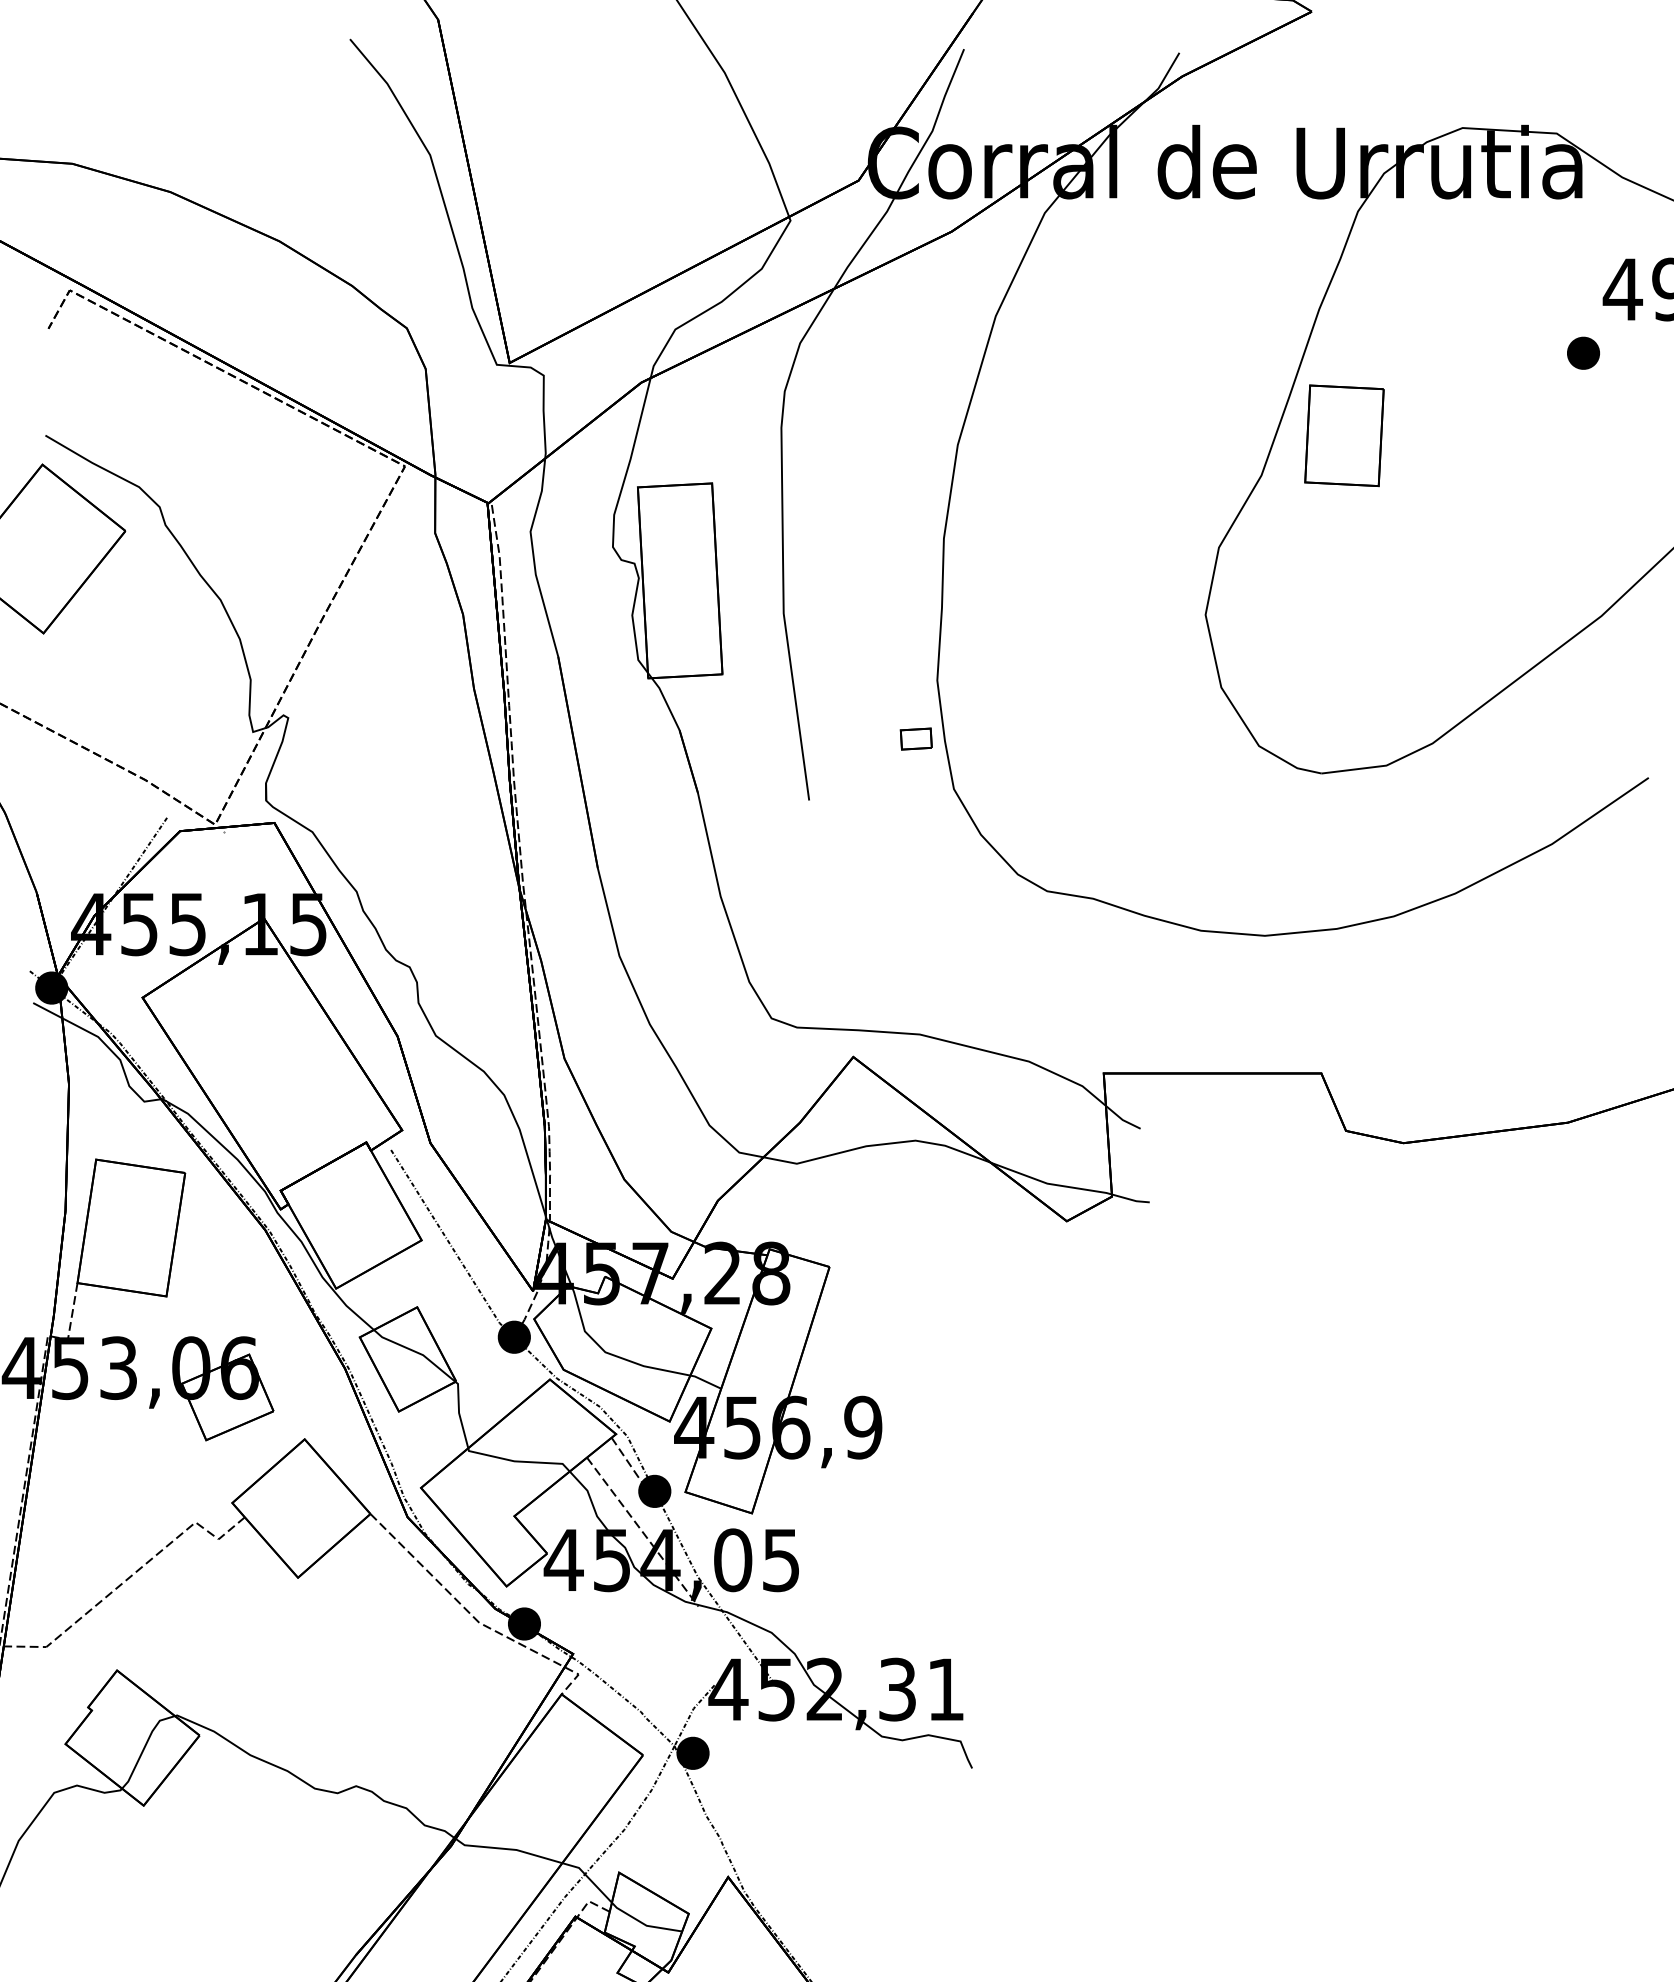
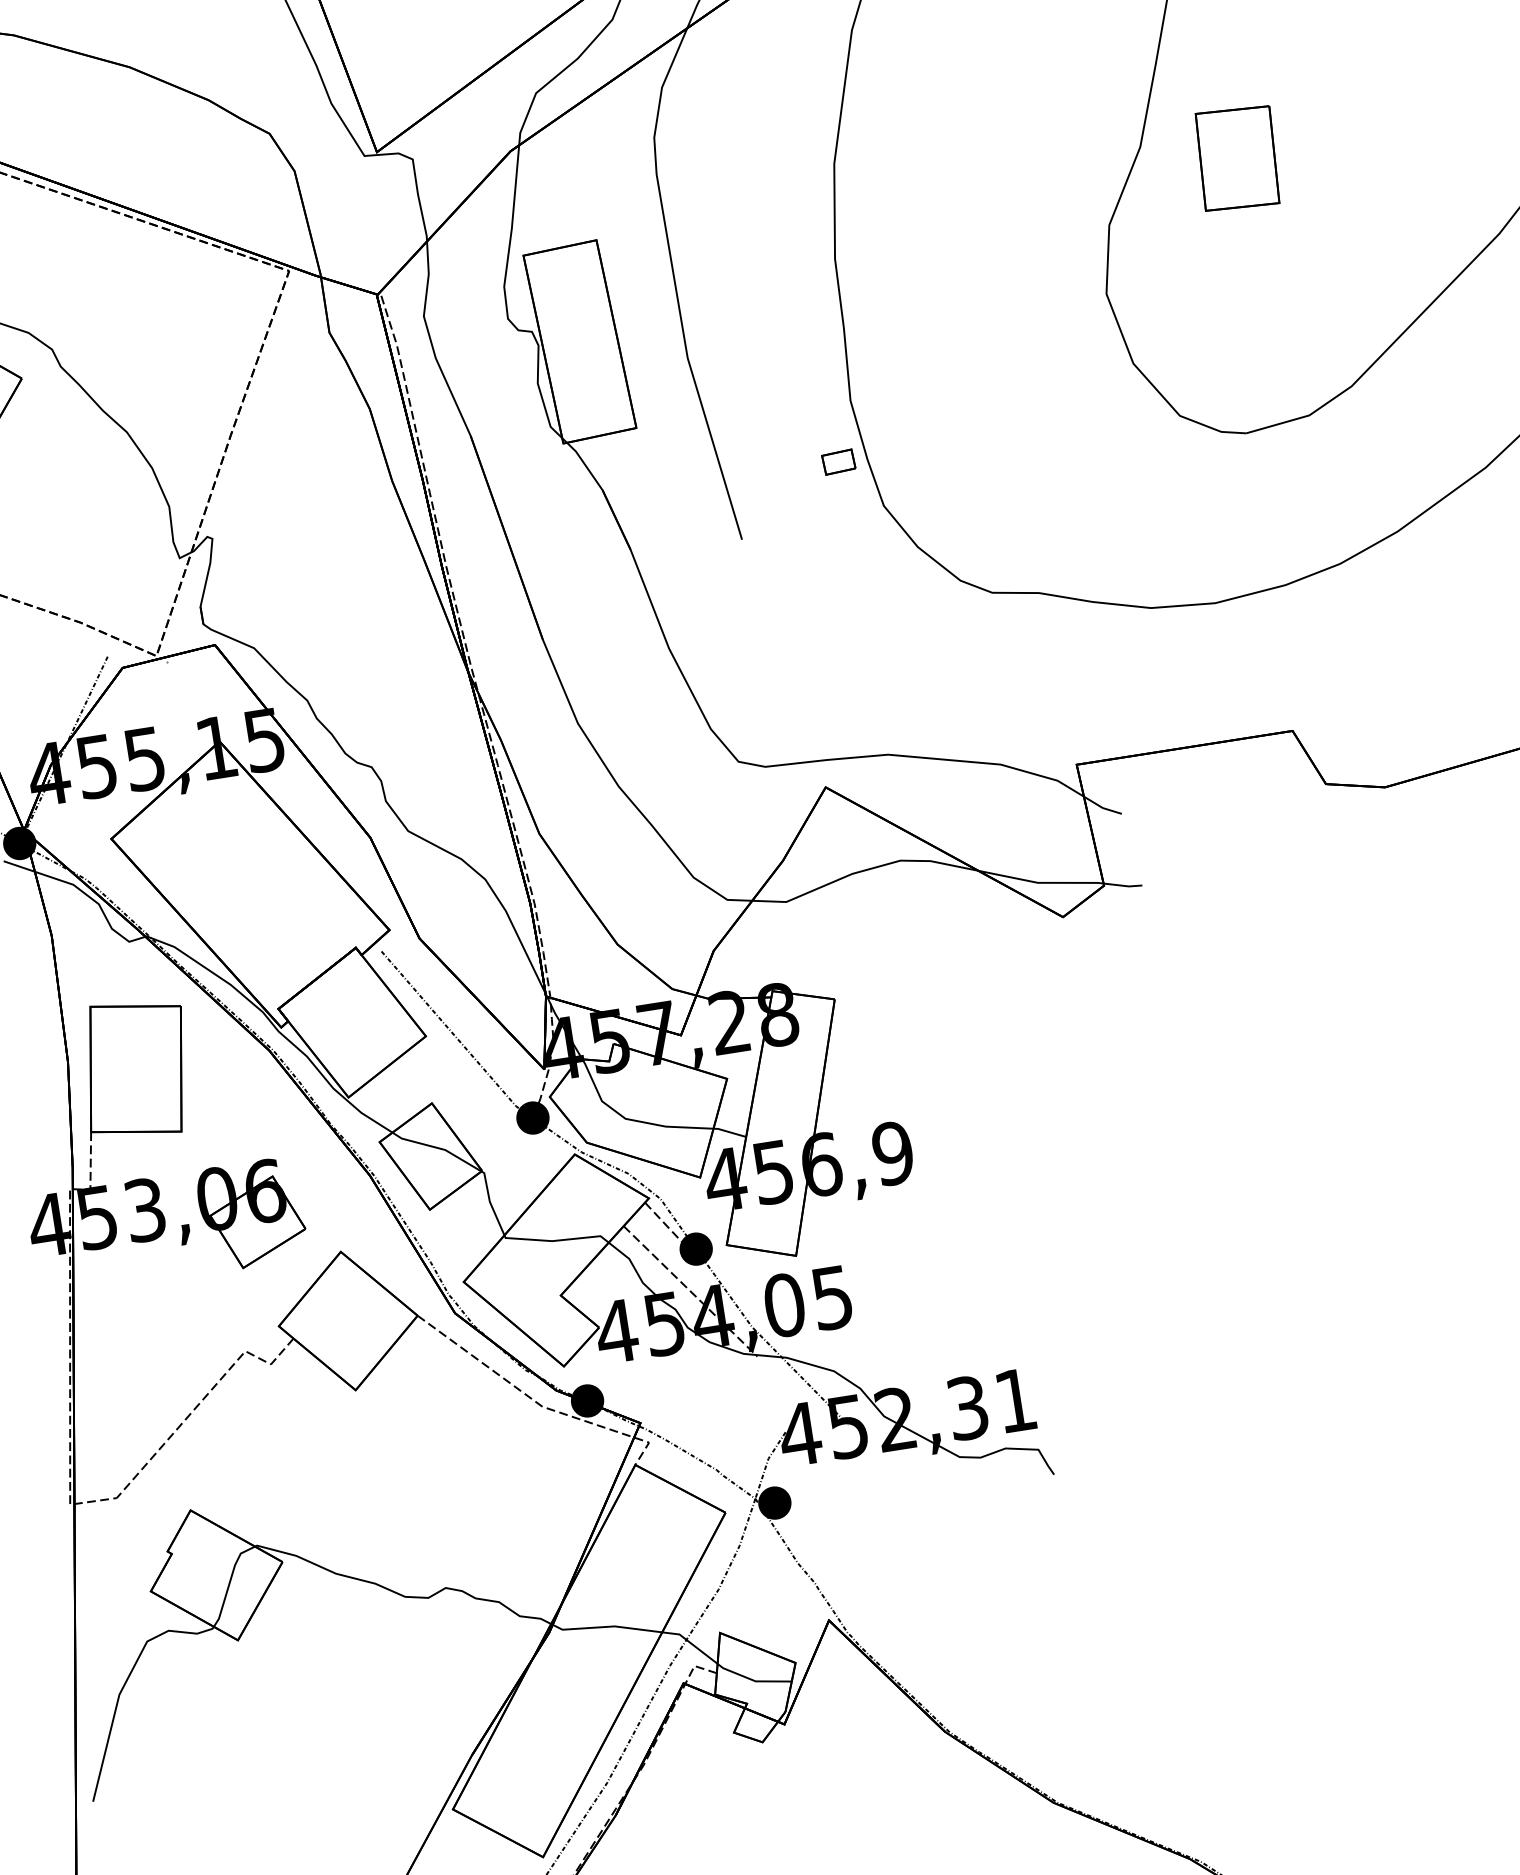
part: (1344, 435) -> (1237, 158), moved

